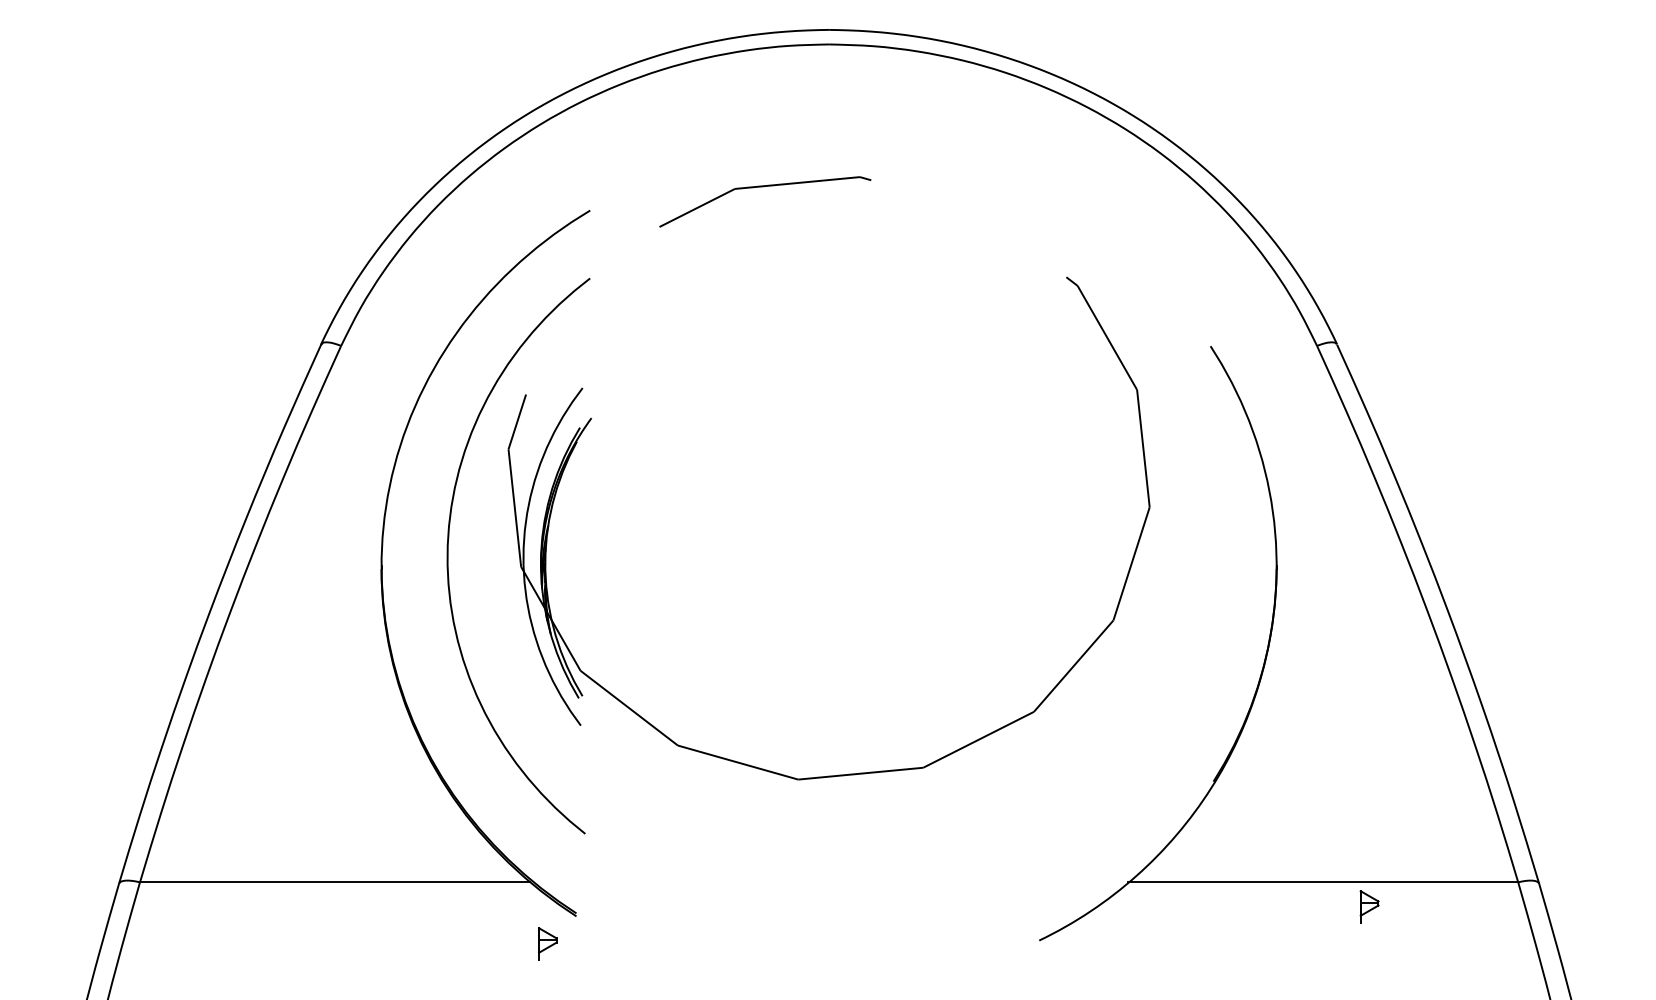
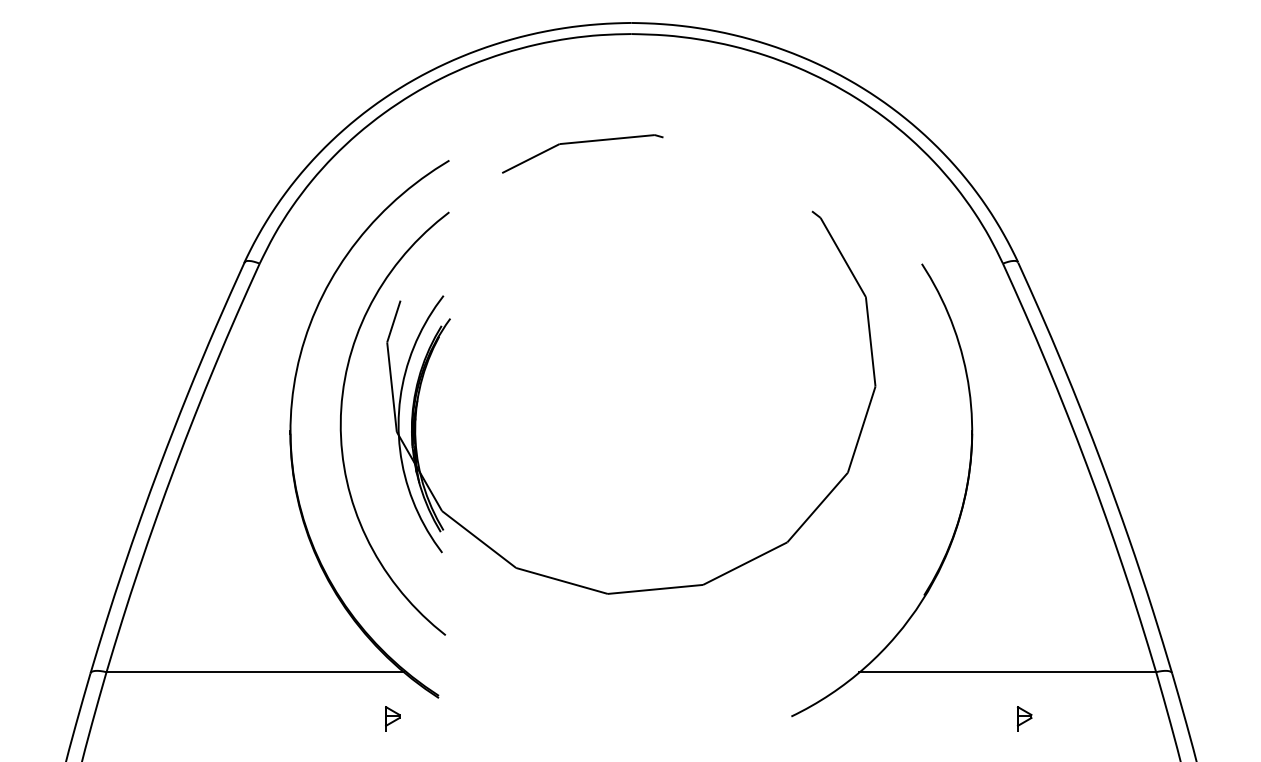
part: (1369, 906) -> (1024, 718), moved
part: (547, 943) -> (392, 718), moved

